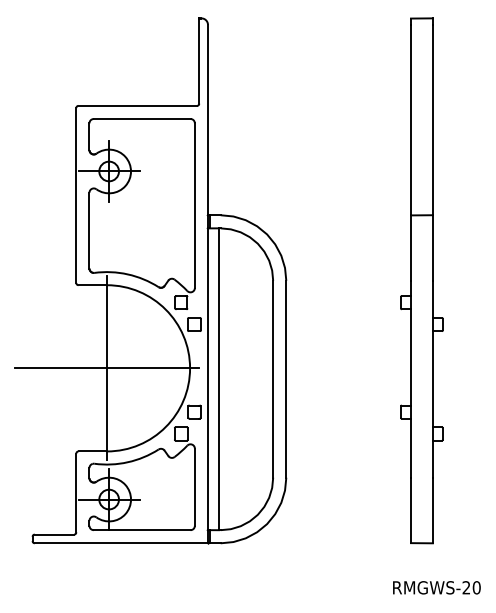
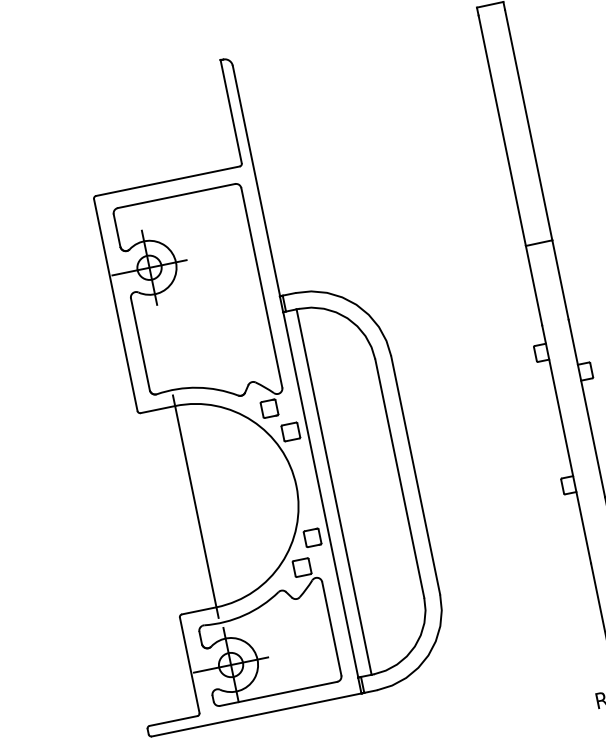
line: (106, 368) -> (195, 506), removed

